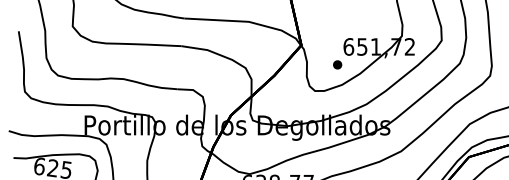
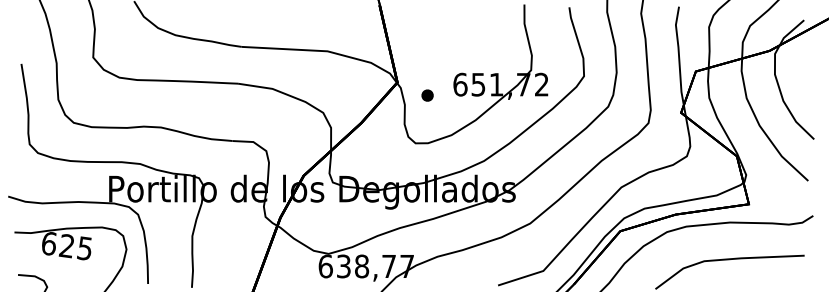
part: (337, 64) -> (427, 95), moved

